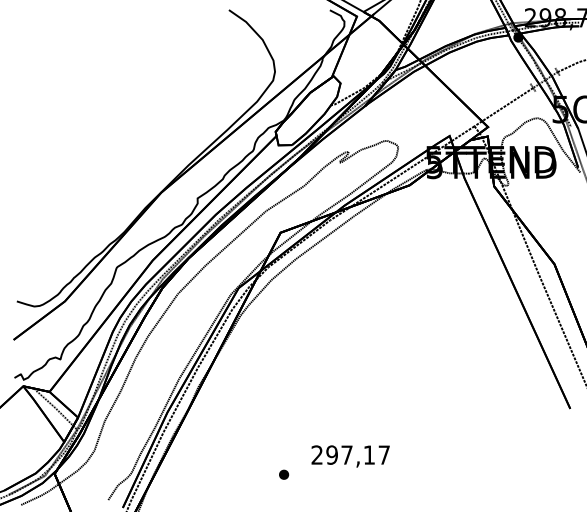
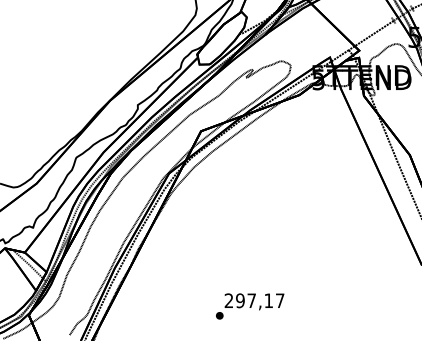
part: (284, 474) -> (220, 315), moved

